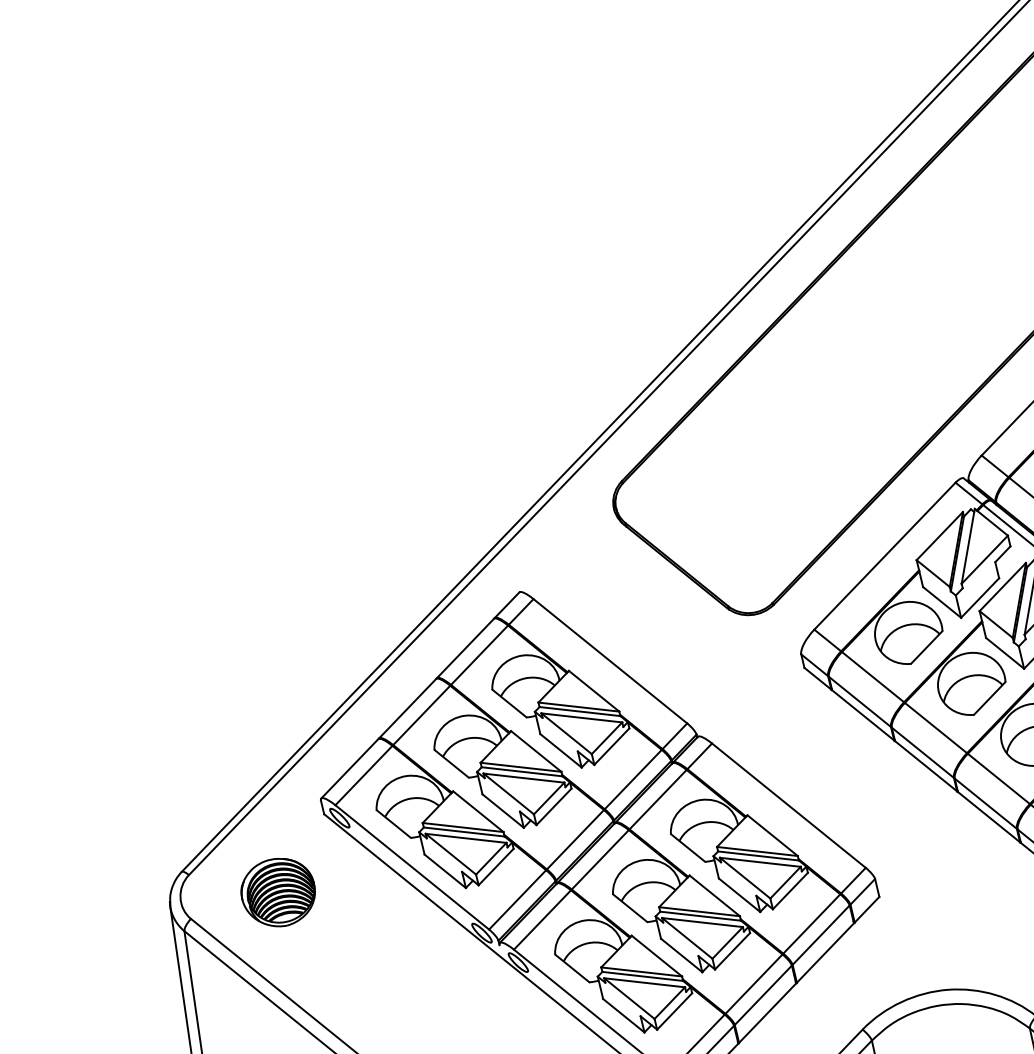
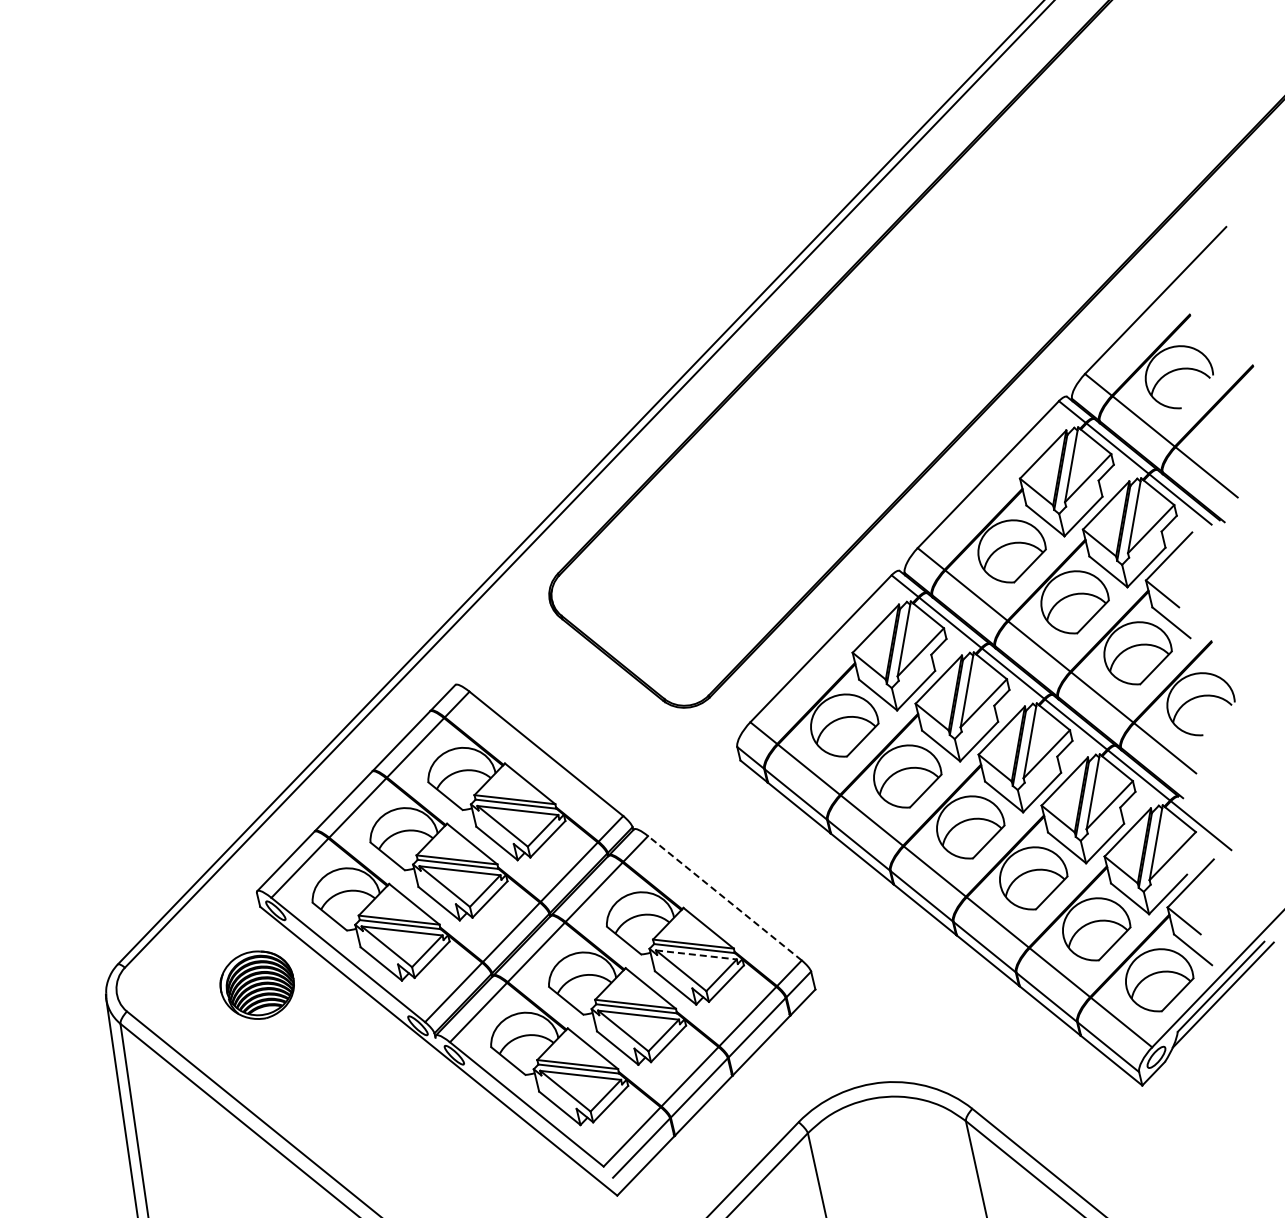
line: (788, 805) -> (724, 898), solid -> dashed
line: (760, 861) -> (696, 954), solid -> dashed
part: (277, 891) -> (256, 984), moved

